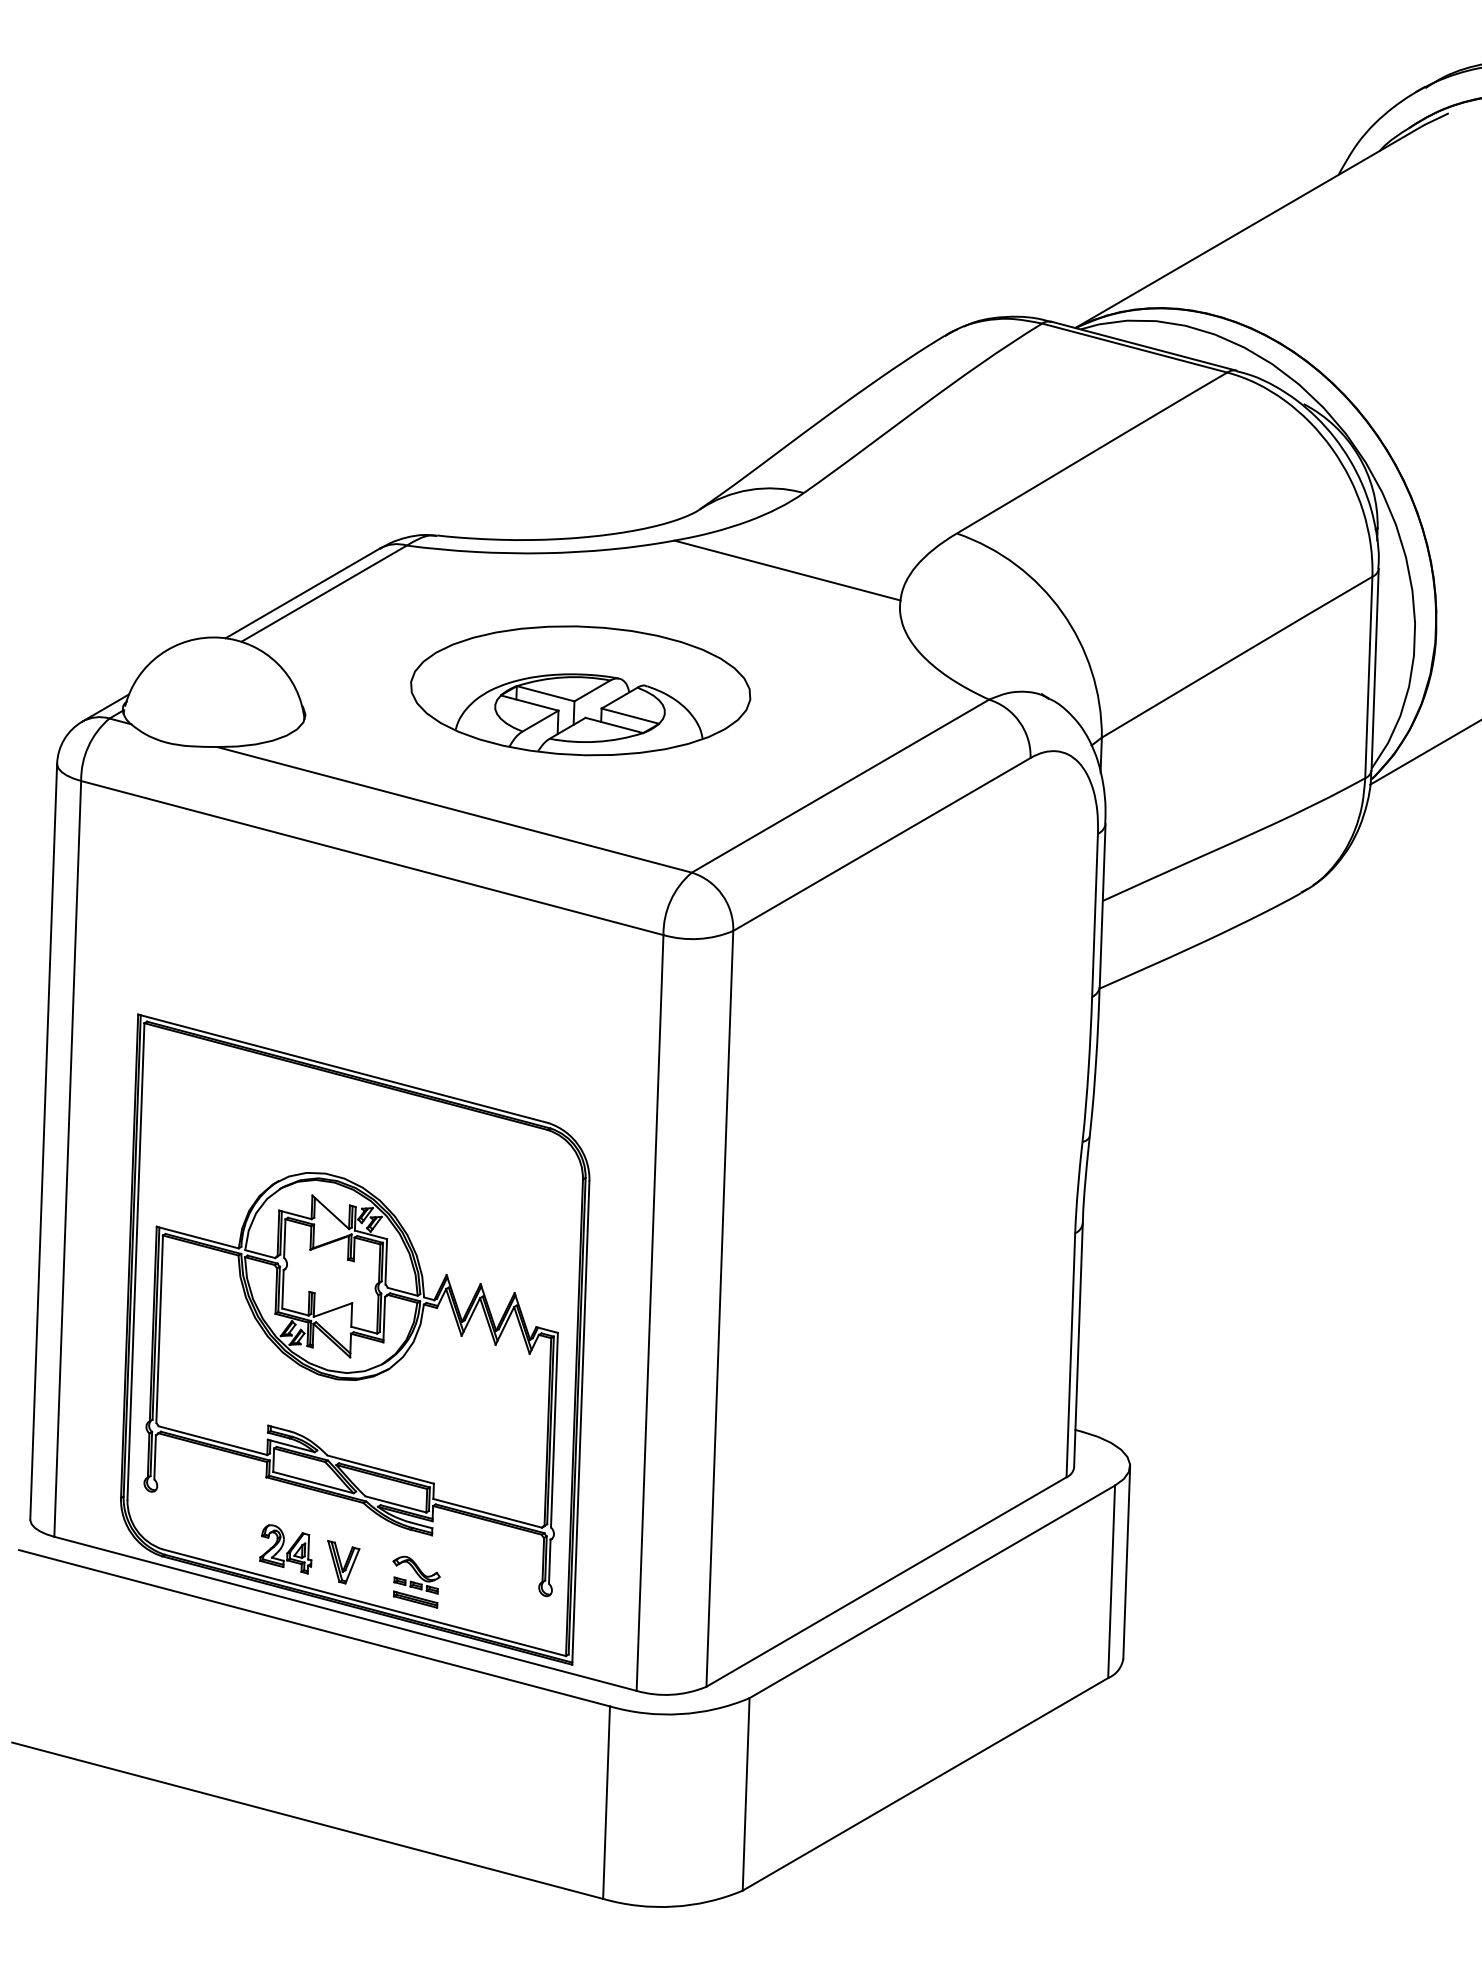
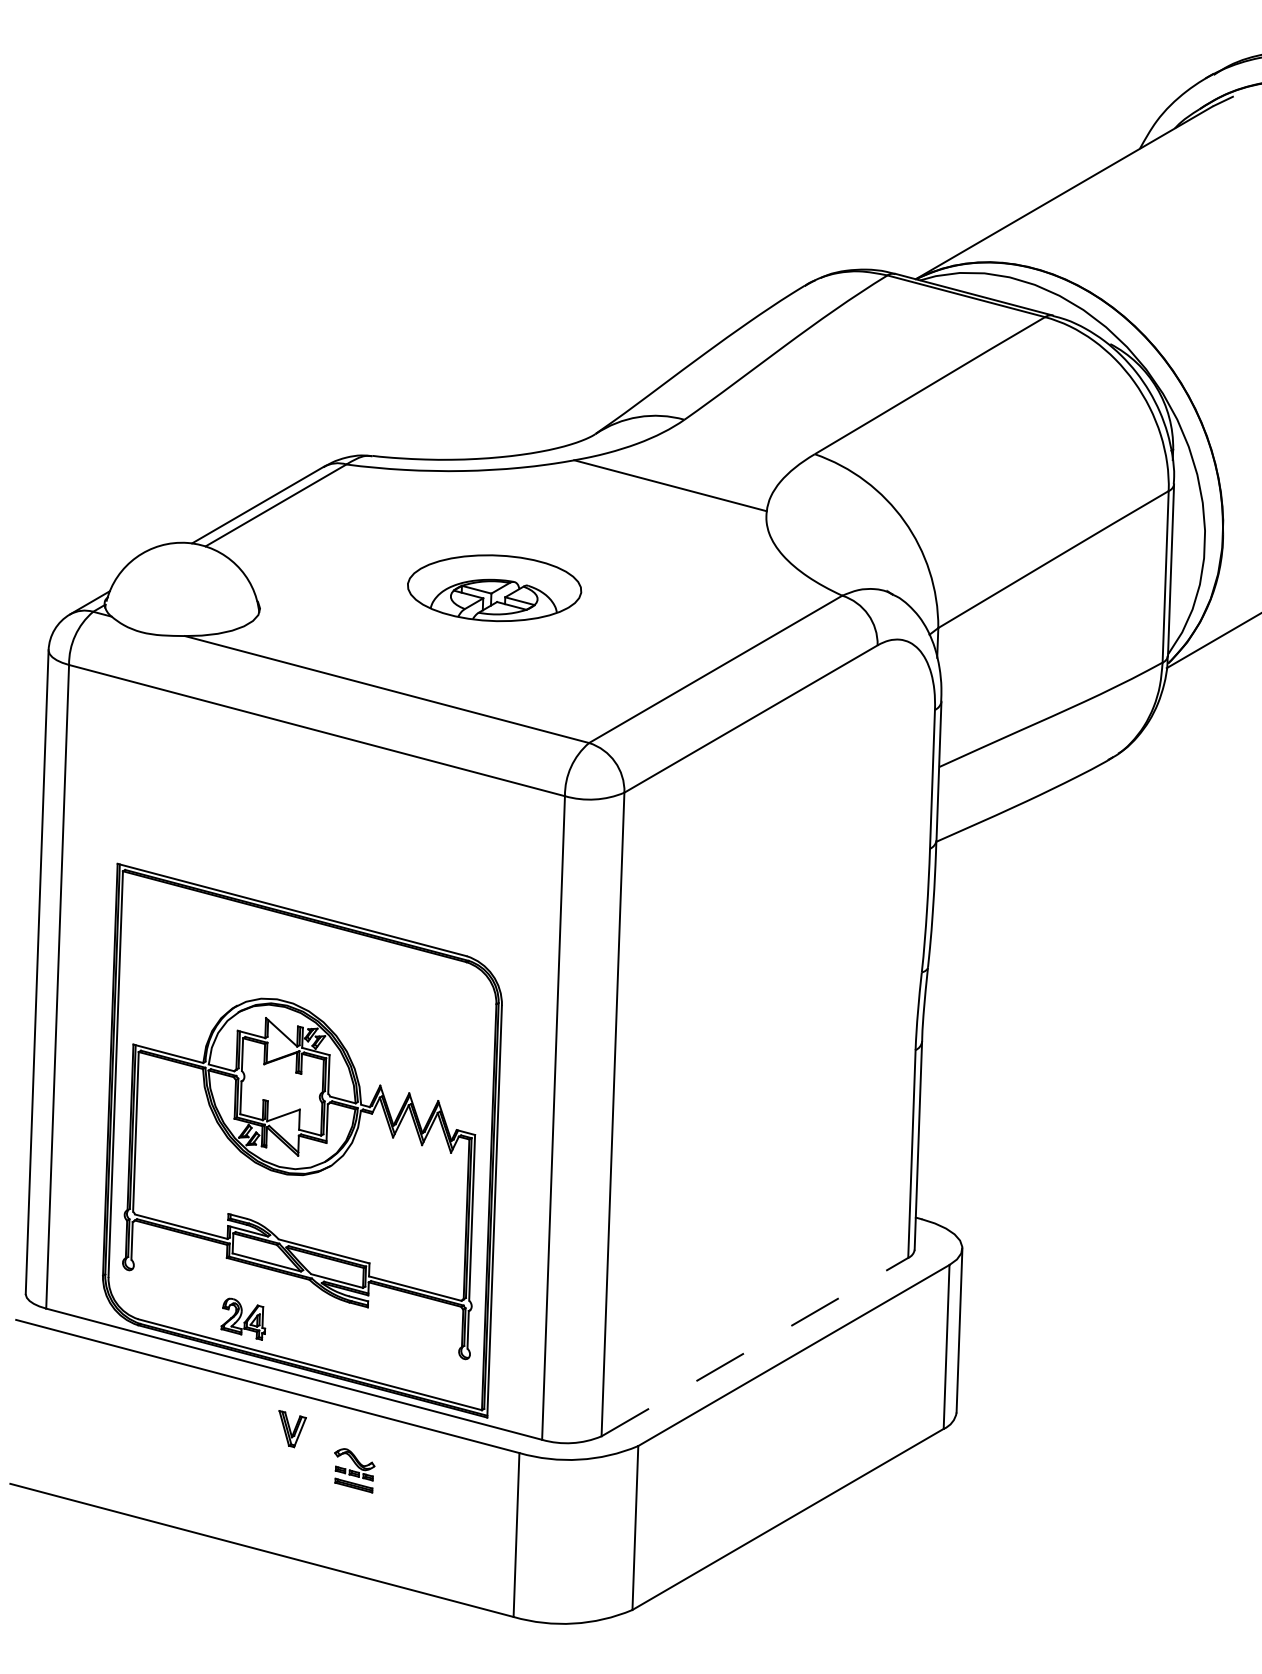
part: (580, 690) -> (494, 587), size x0.6
part: (343, 1562) -> (292, 1429), moved
part: (416, 1581) -> (354, 1470), moved
line: (886, 1581) -> (754, 1346), solid -> dashed

